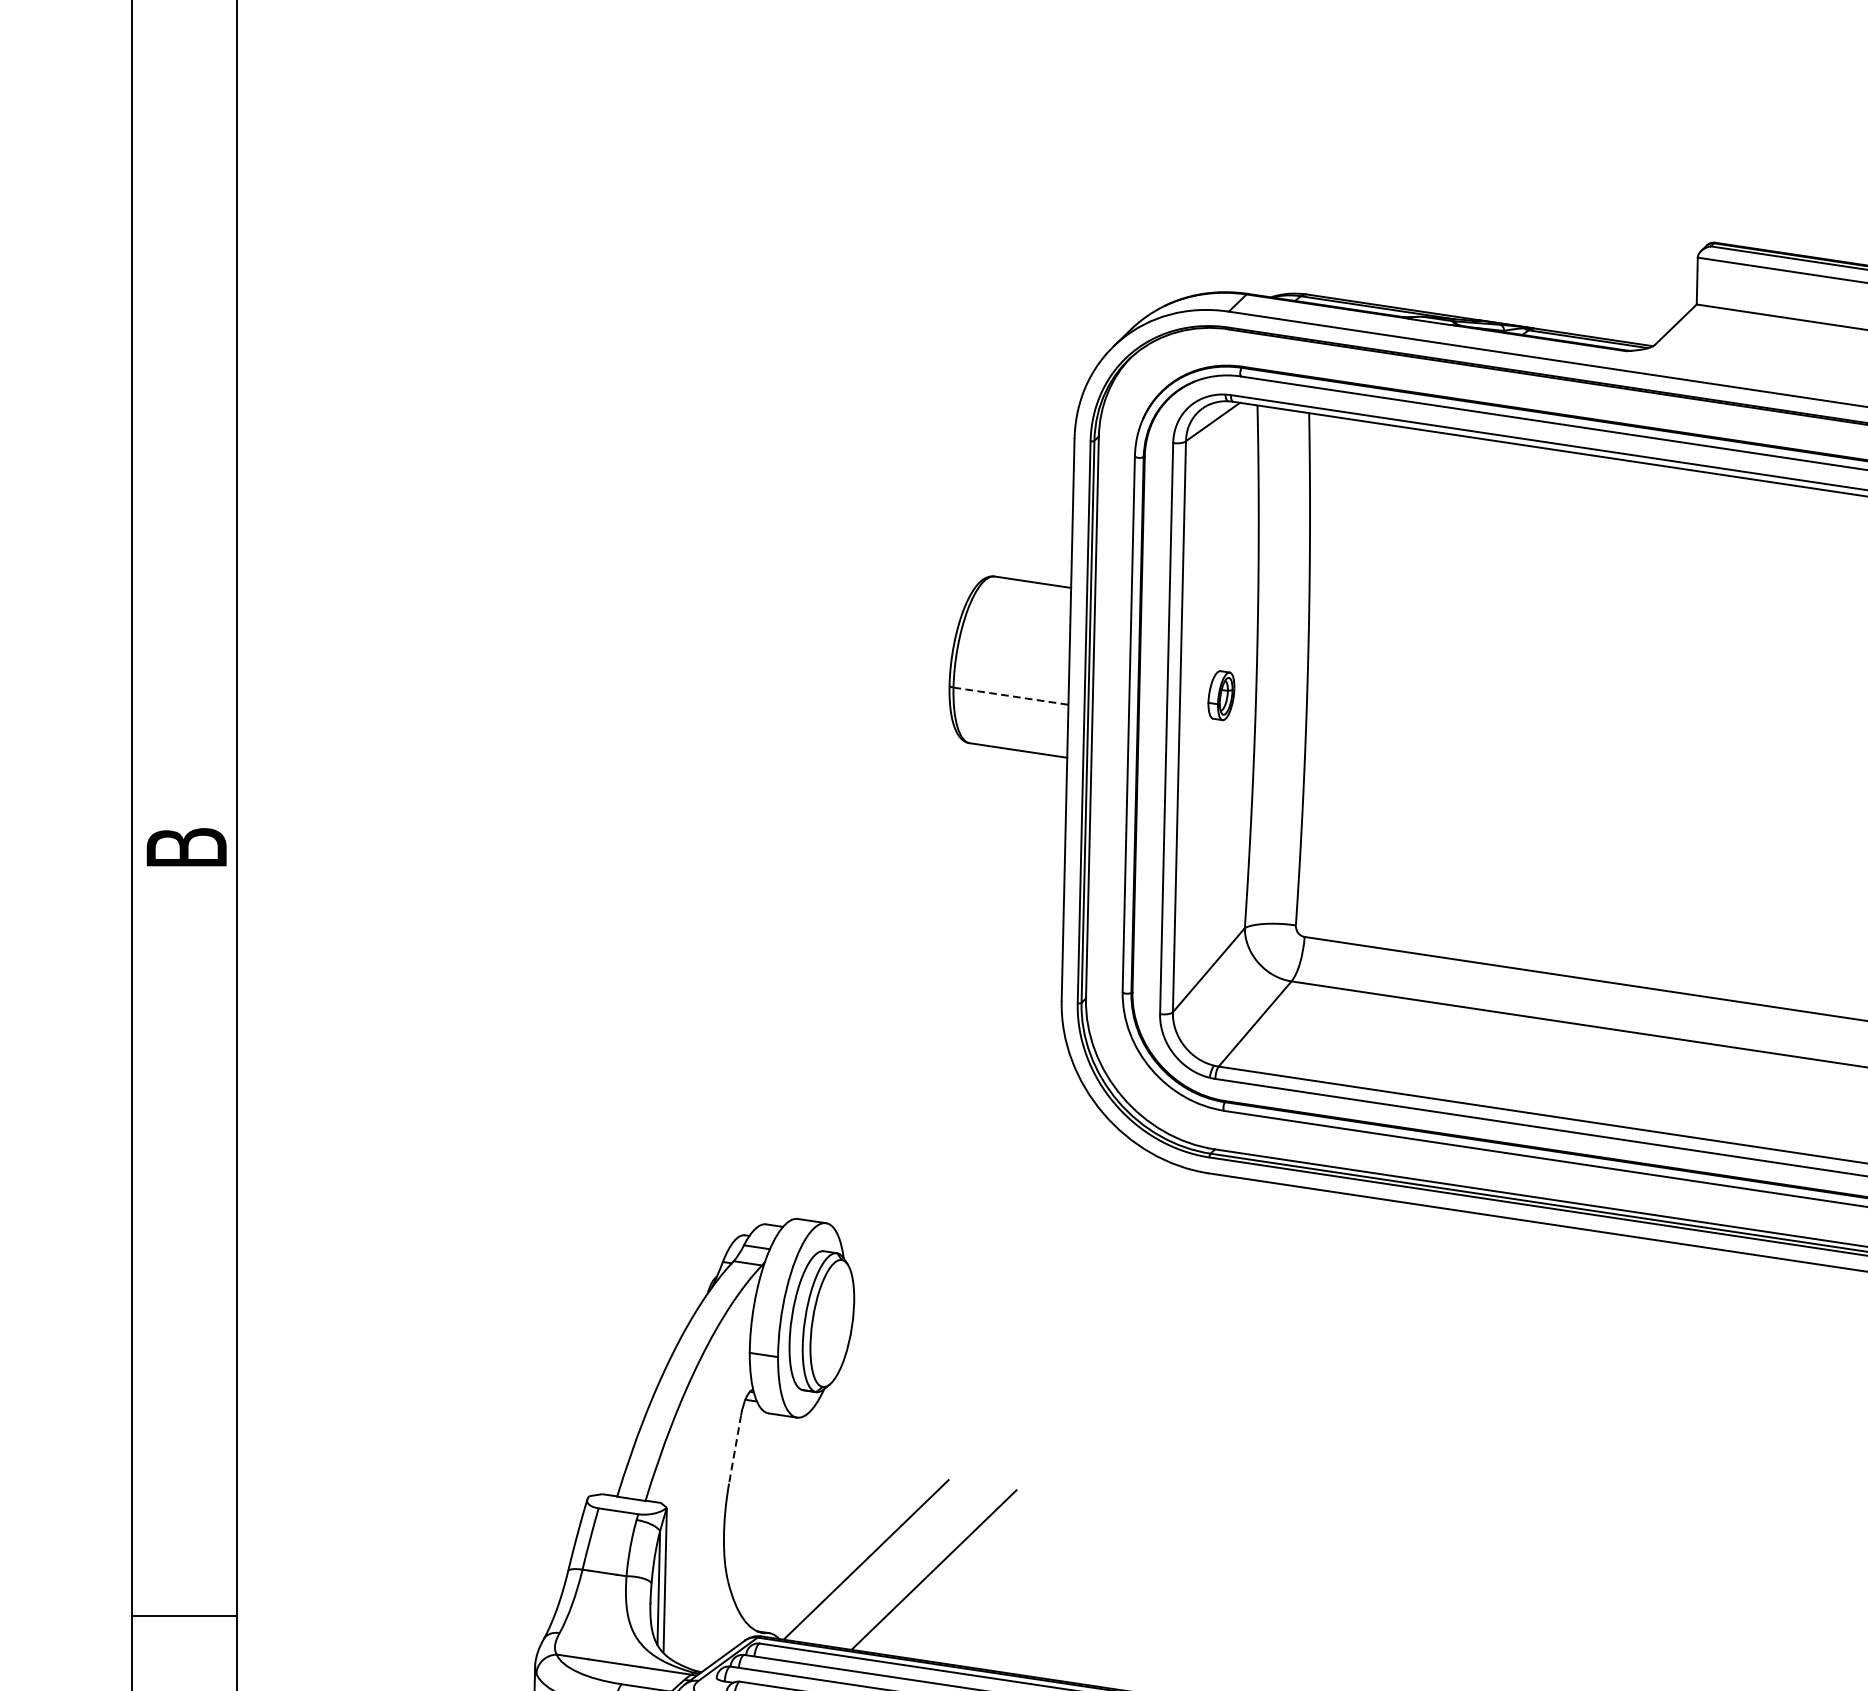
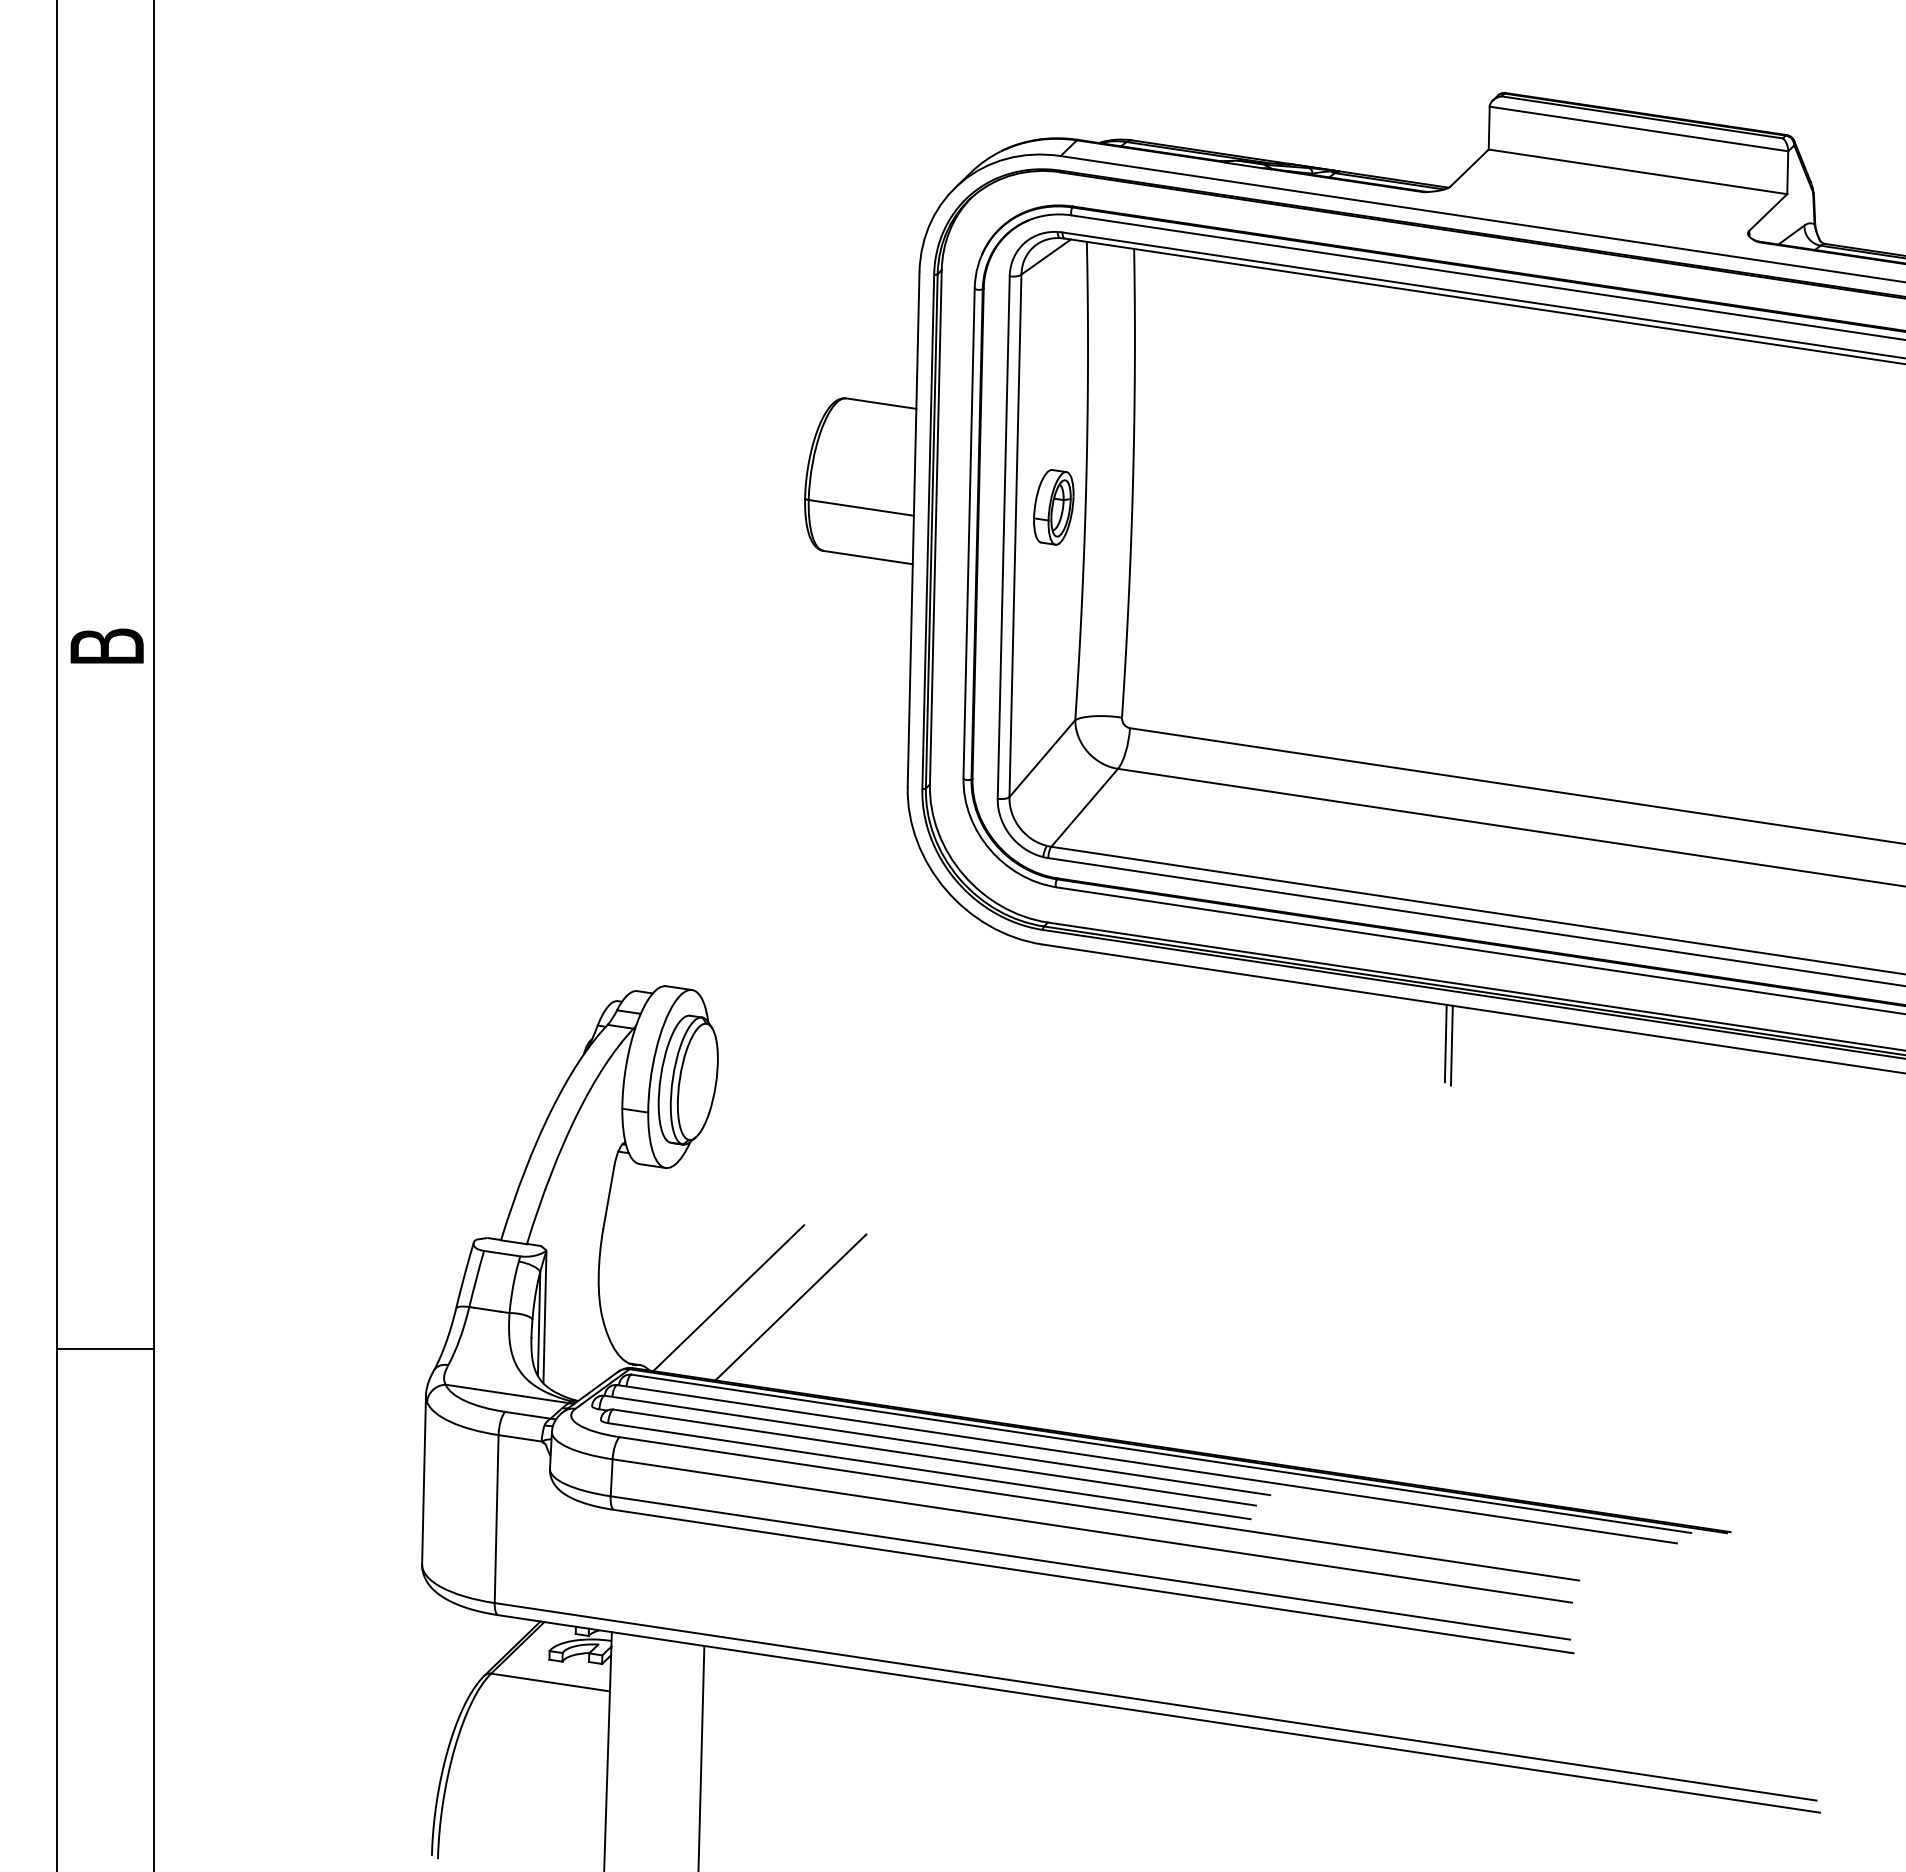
line: (1011, 695) -> (861, 507), dashed -> solid
part: (1221, 695) -> (1053, 507), size x1.67
line: (1649, 1281) -> (1445, 1043), added
line: (1656, 1283) -> (1451, 1045), added
line: (734, 1449) -> (608, 1197), dashed -> solid

